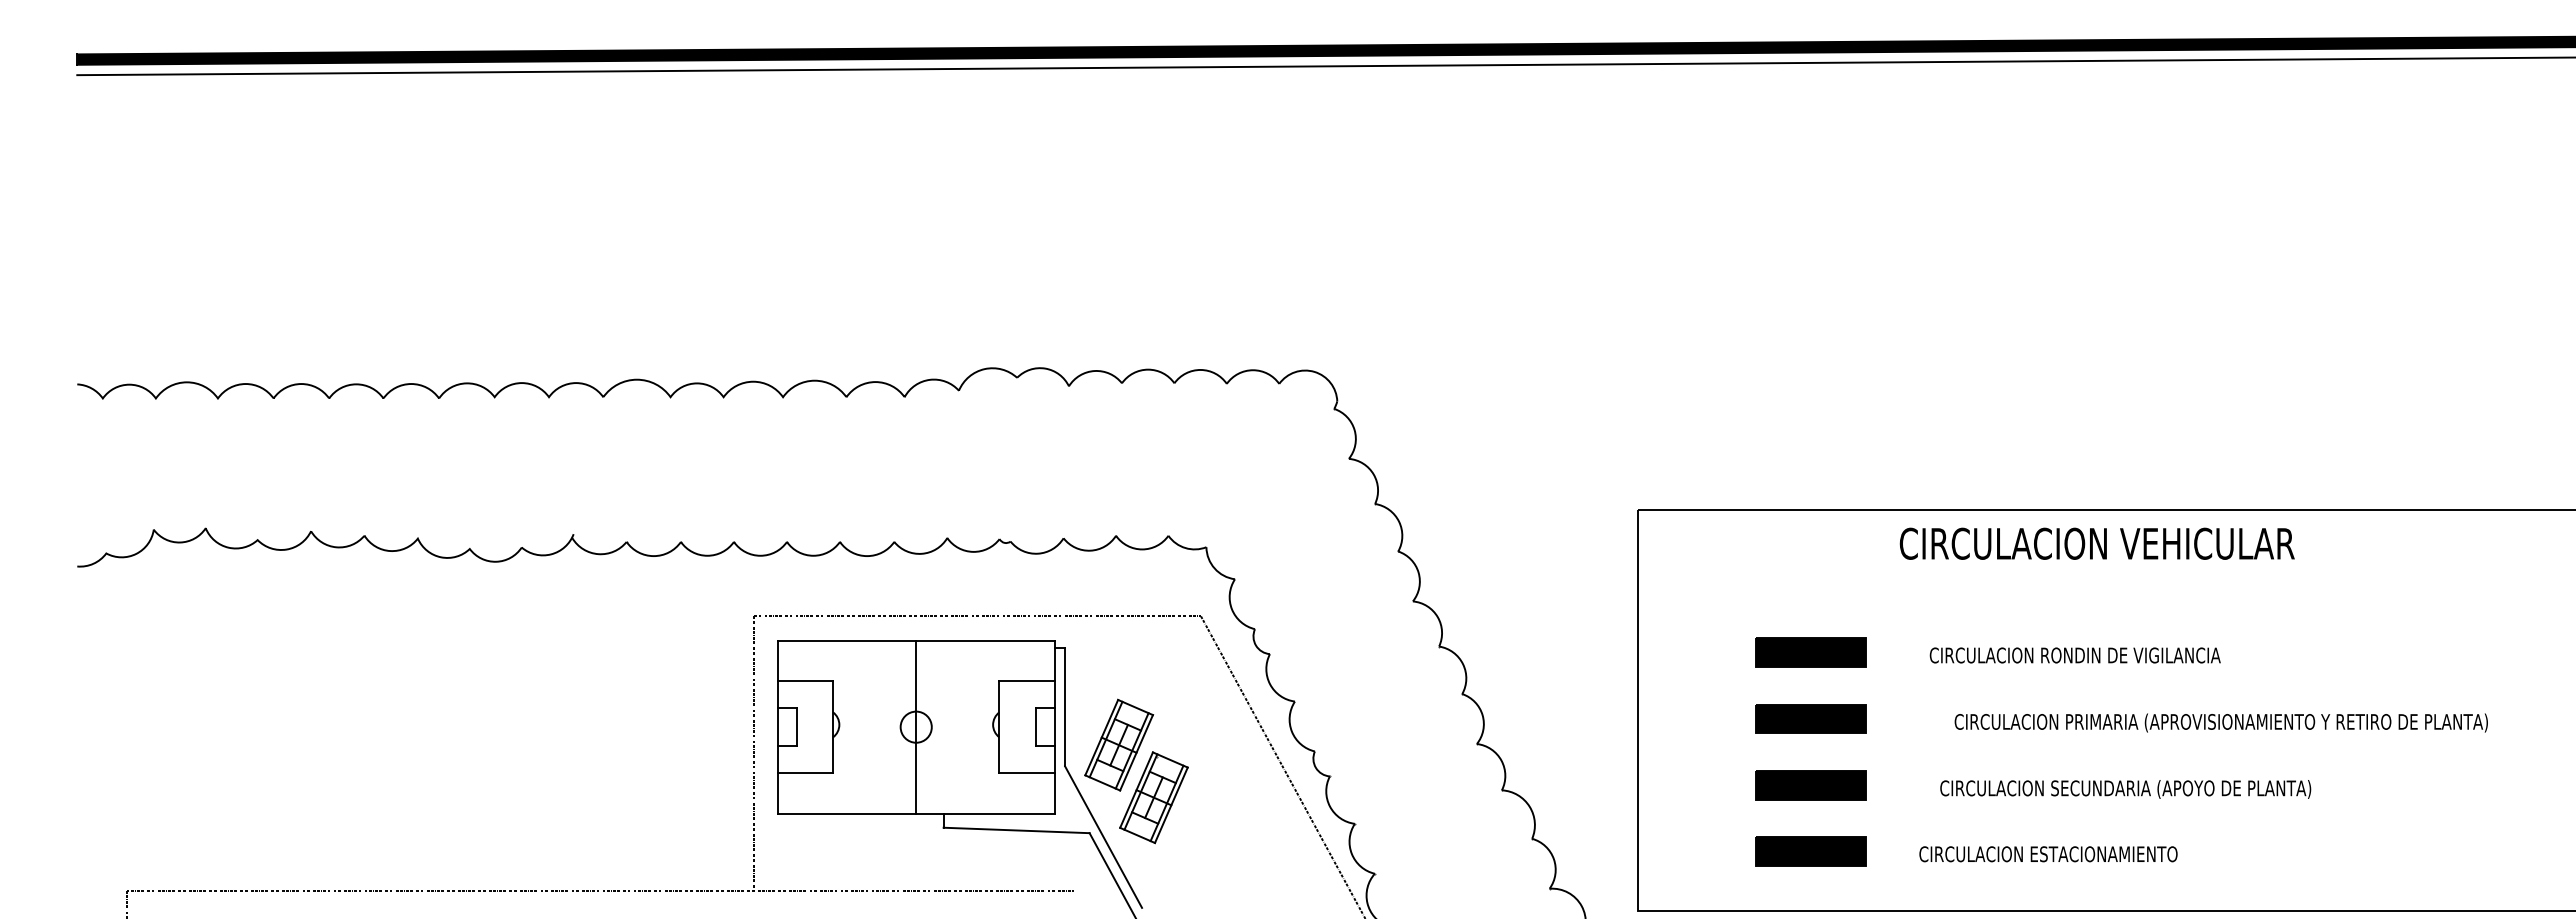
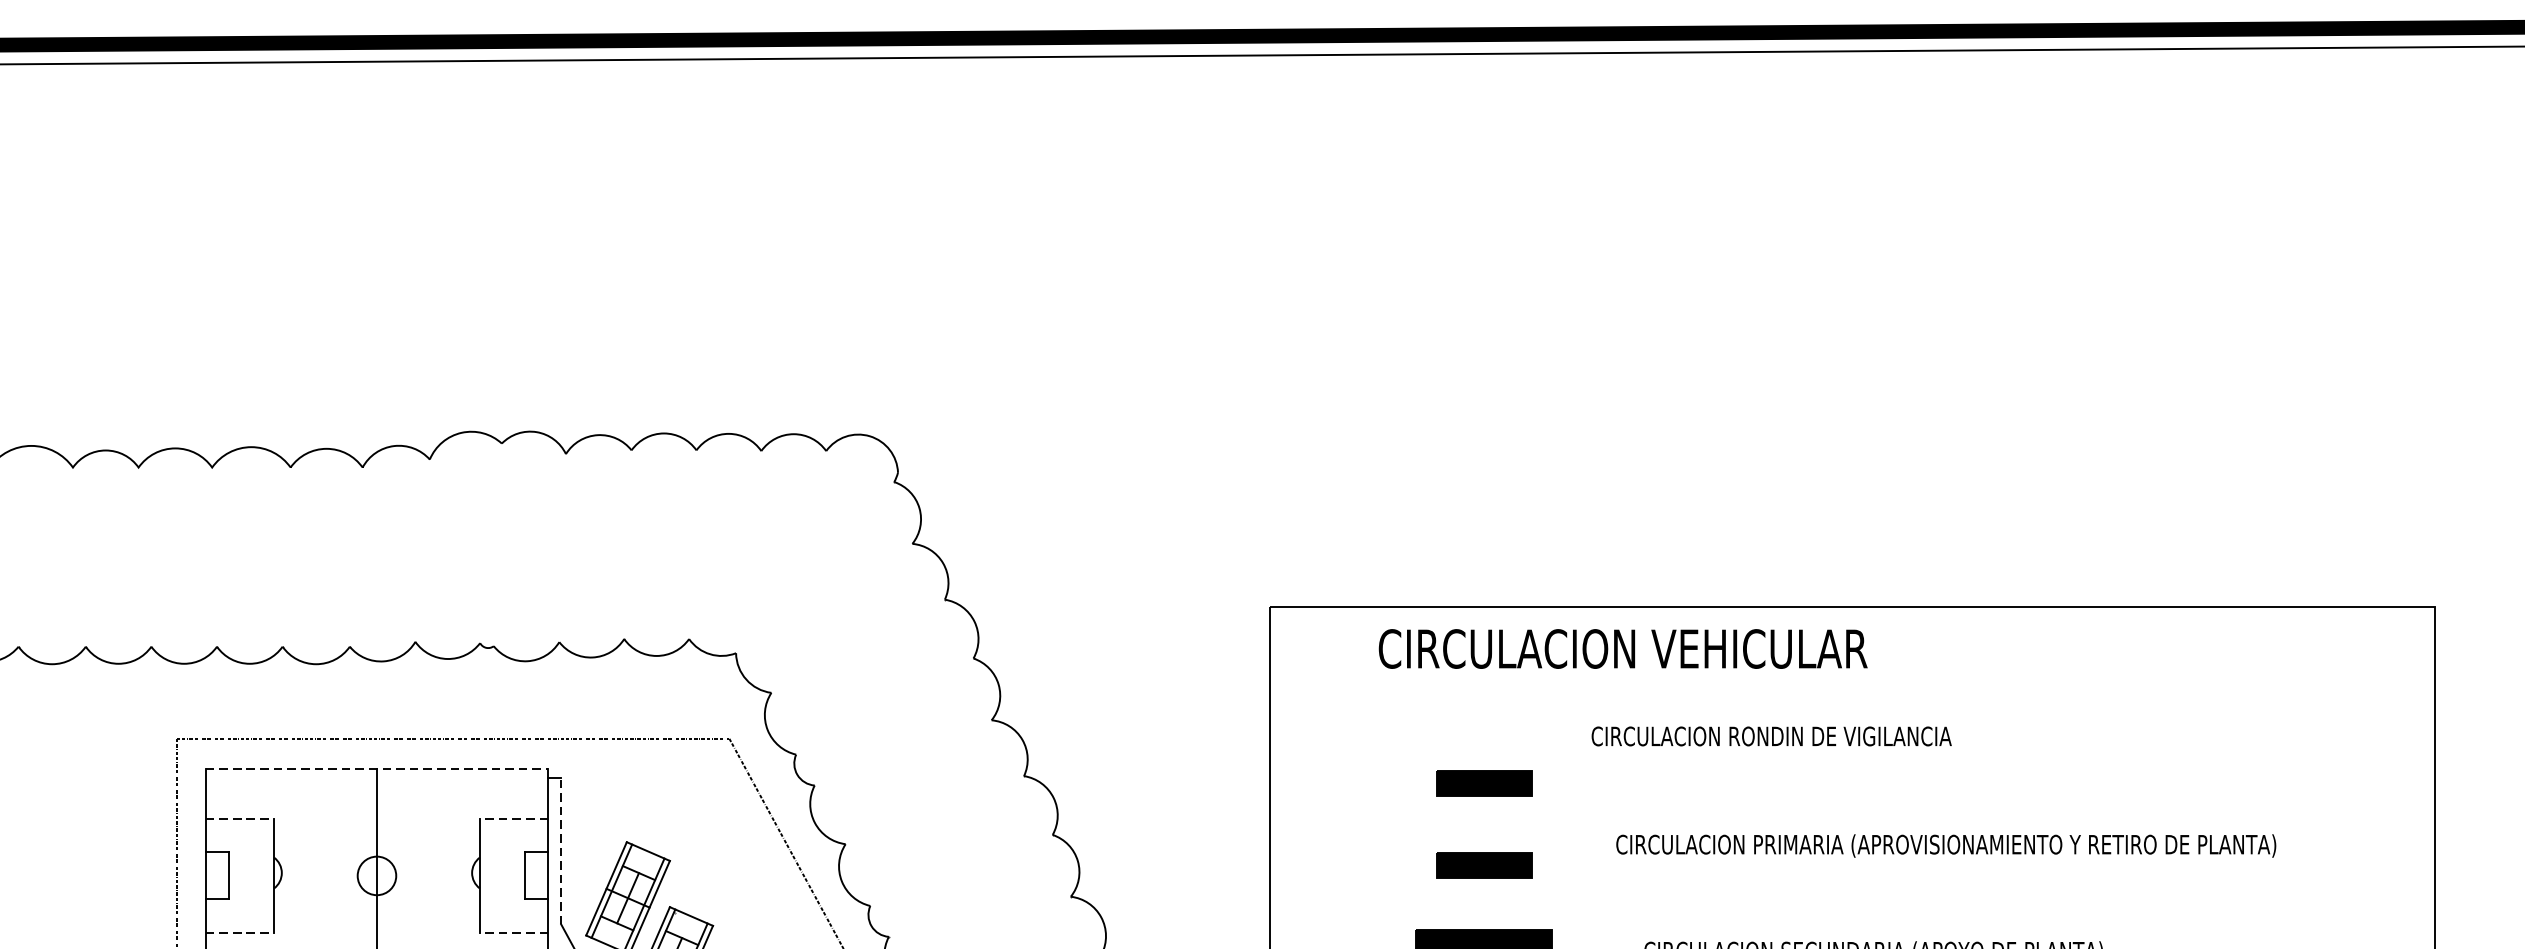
text: (2096, 543) -> (1622, 648), moved
line: (916, 640) -> (377, 768), solid -> dashed
part: (1810, 652) -> (1483, 783), size x0.7
text: (2074, 655) -> (1770, 736), moved
line: (805, 681) -> (239, 819), solid -> dashed
line: (1027, 681) -> (514, 819), solid -> dashed
line: (1065, 707) -> (561, 851), solid -> dashed
part: (1810, 718) -> (1483, 865), size x0.7
text: (2220, 722) -> (1945, 845), moved
line: (805, 772) -> (239, 931), solid -> dashed
line: (1027, 772) -> (514, 931), solid -> dashed

